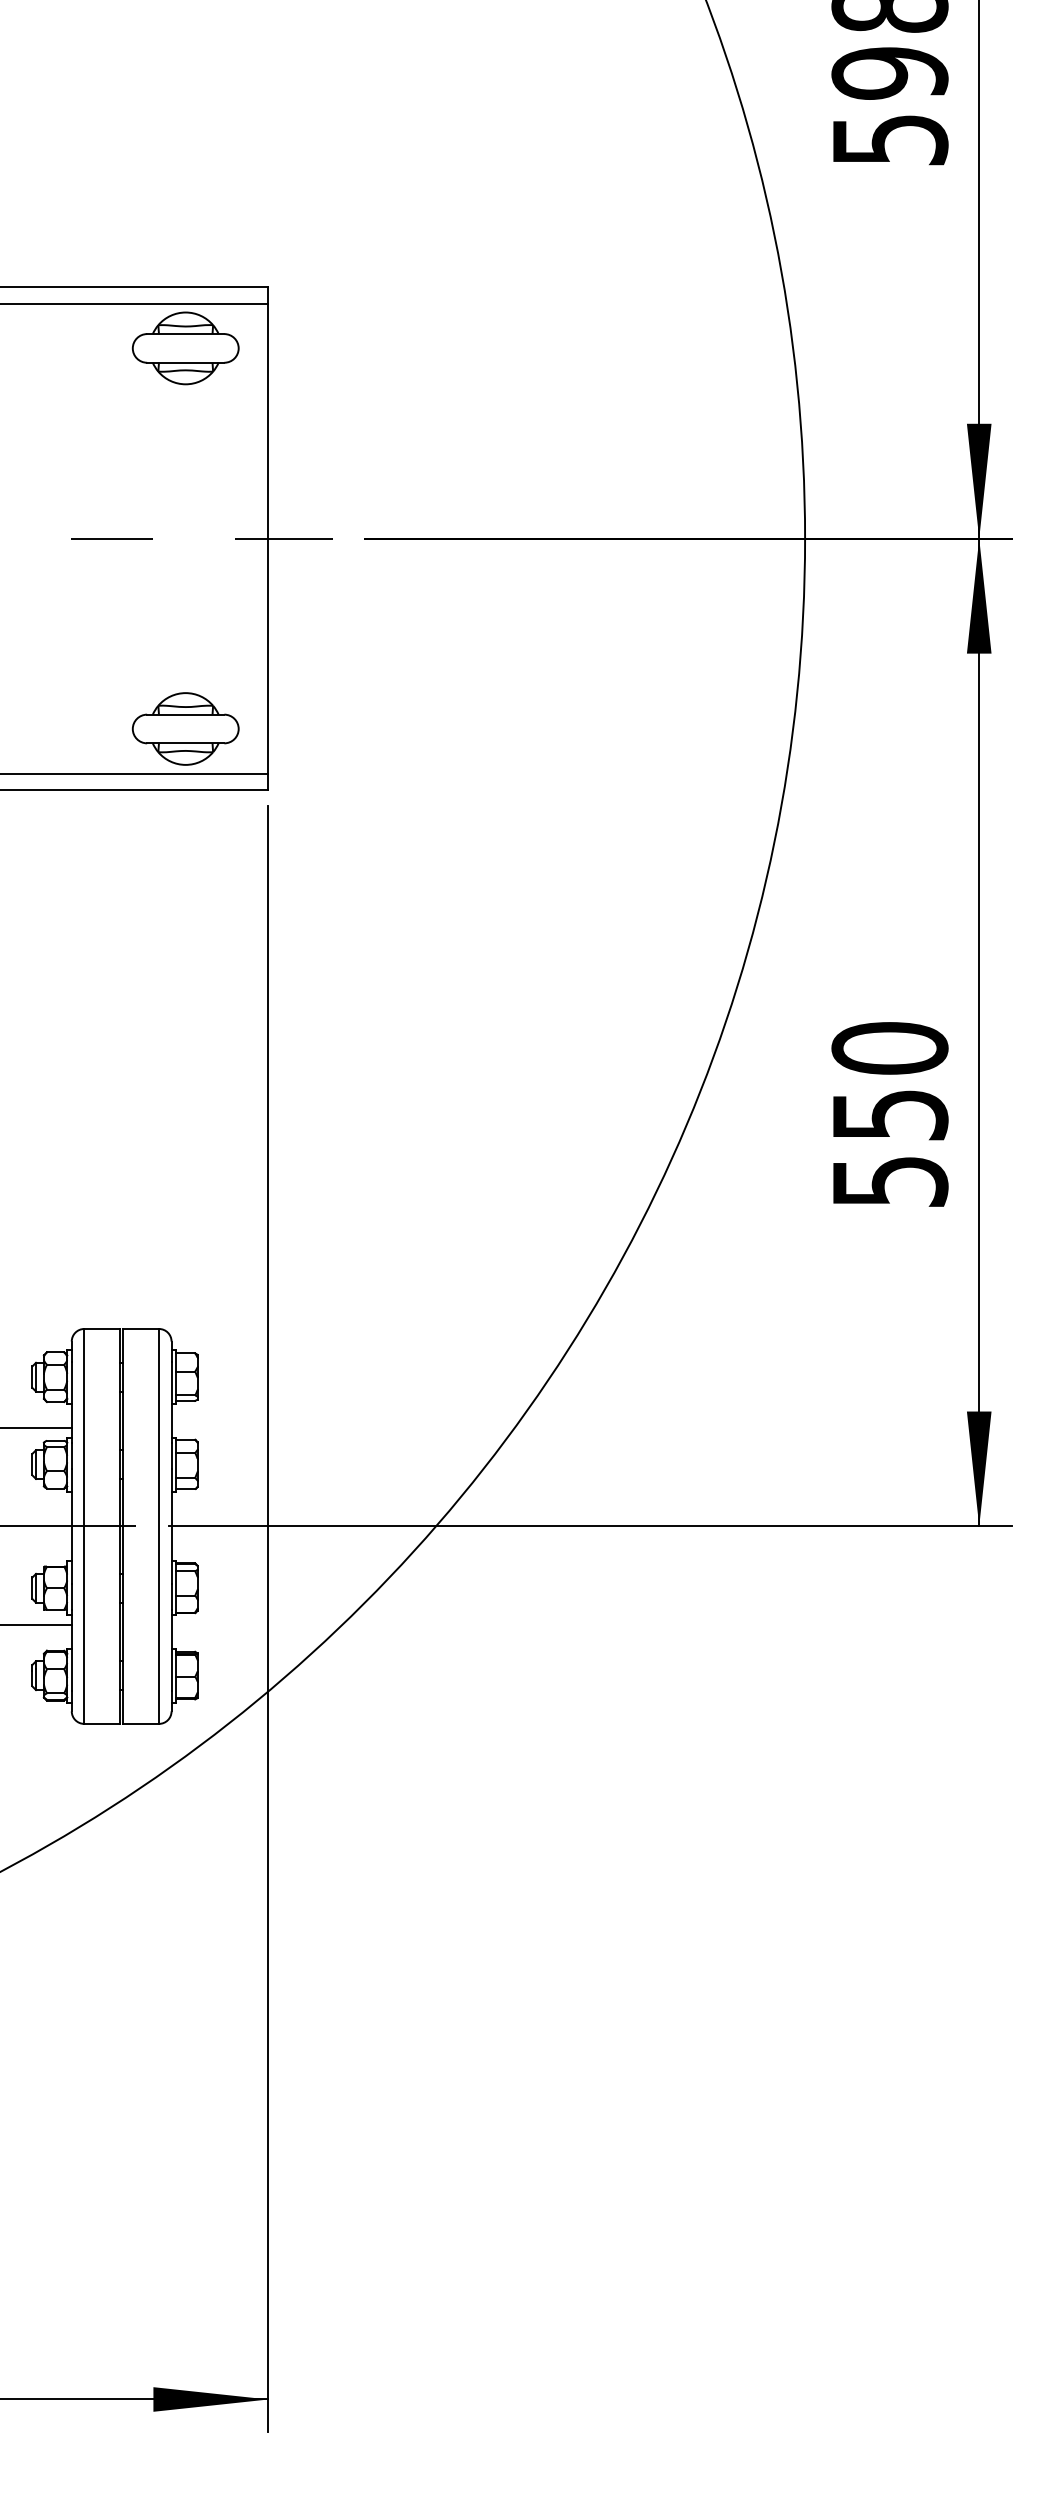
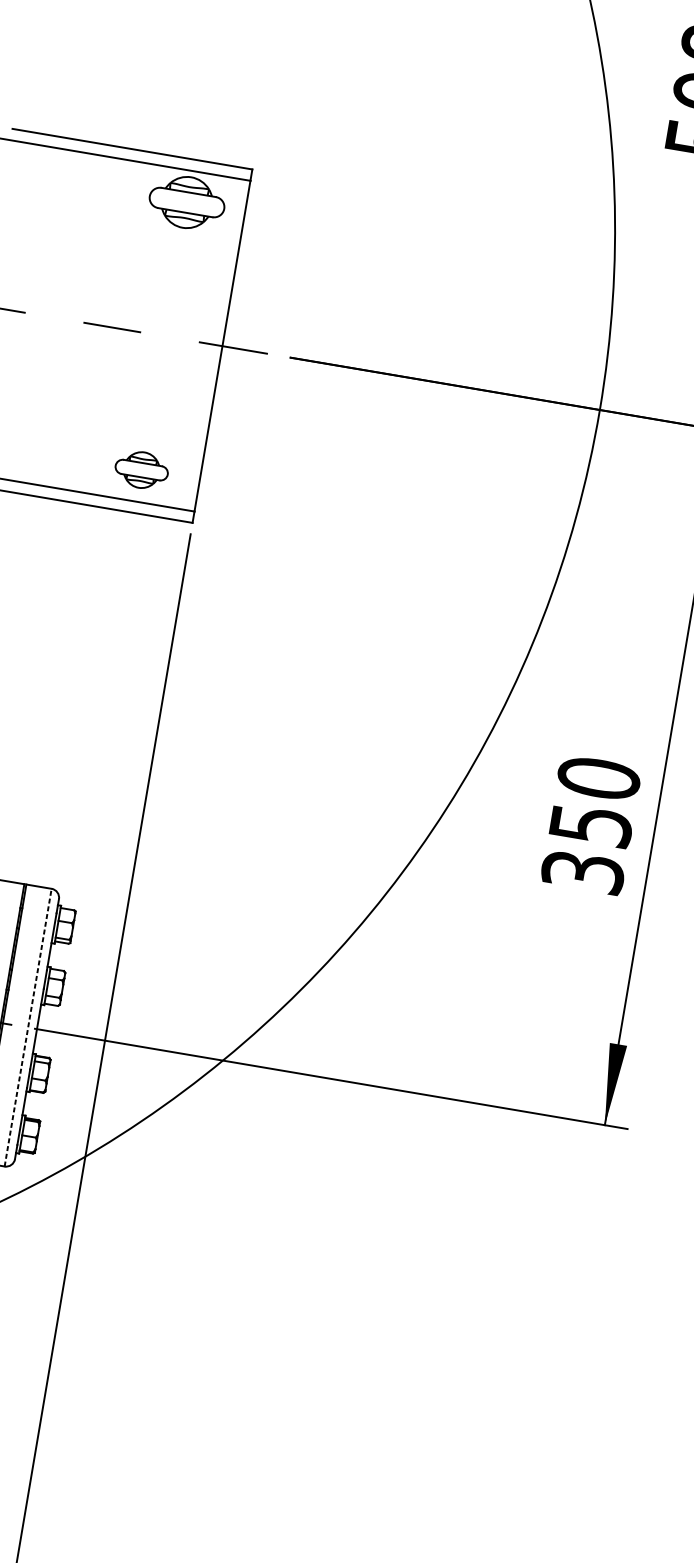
part: (185, 728) -> (141, 469), size x0.7
text: (889, 1181) -> (582, 872), 550 -> 350
line: (159, 1525) -> (28, 1027), solid -> dashed

